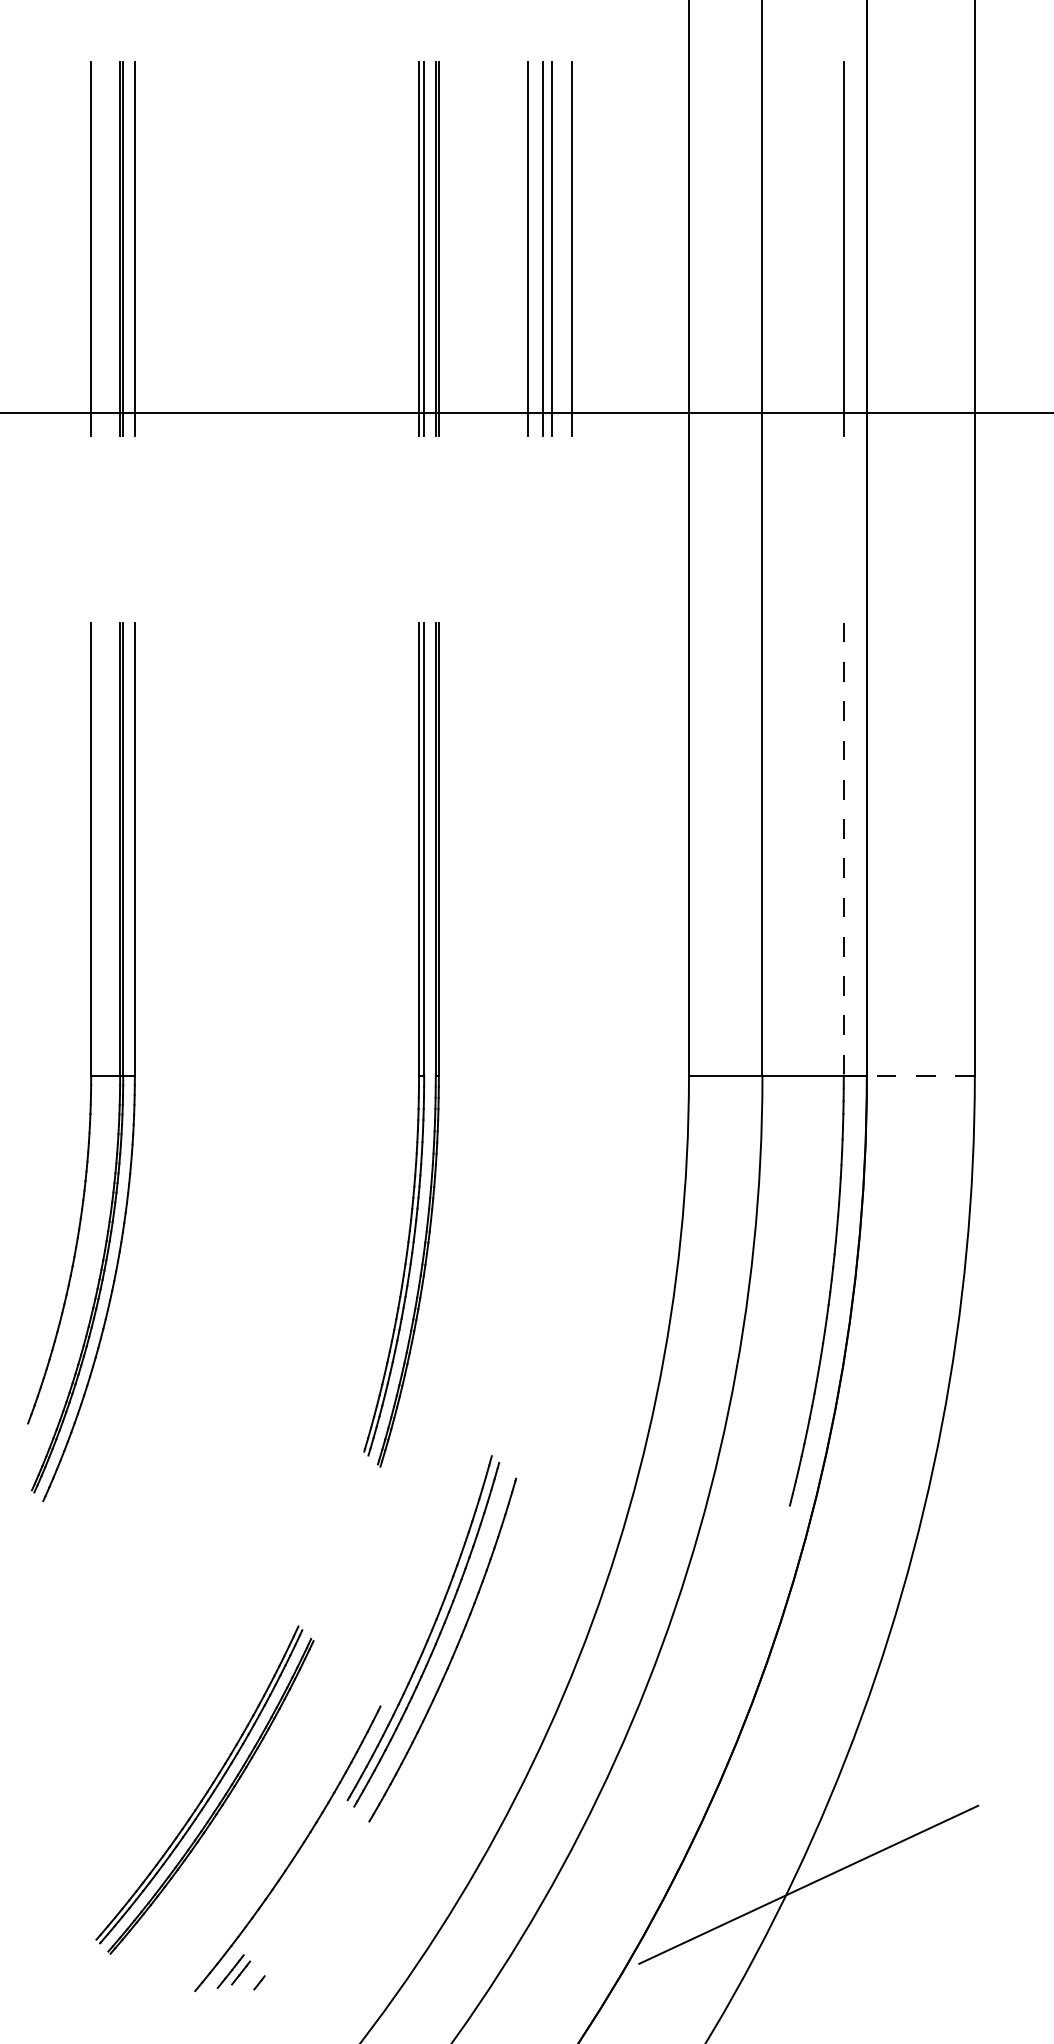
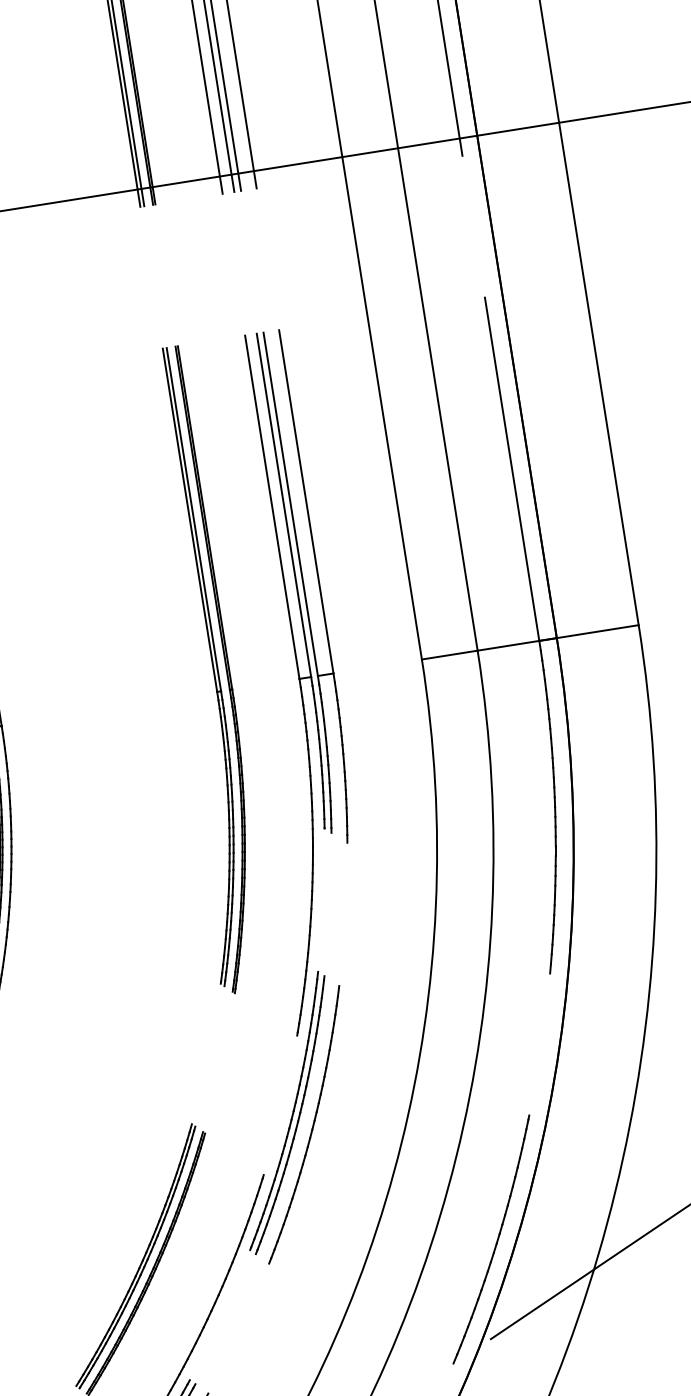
line: (843, 849) -> (511, 469), dashed -> solid
line: (920, 1075) -> (597, 631), dashed -> solid
part: (526, 1078) -> (299, 681), added
part: (667, 1836) -> (497, 1239), added

